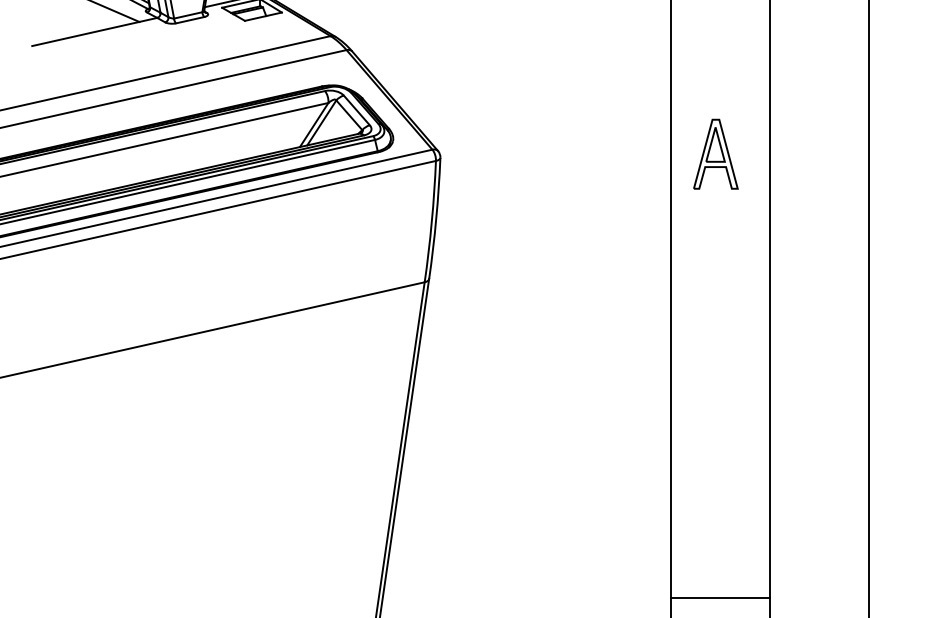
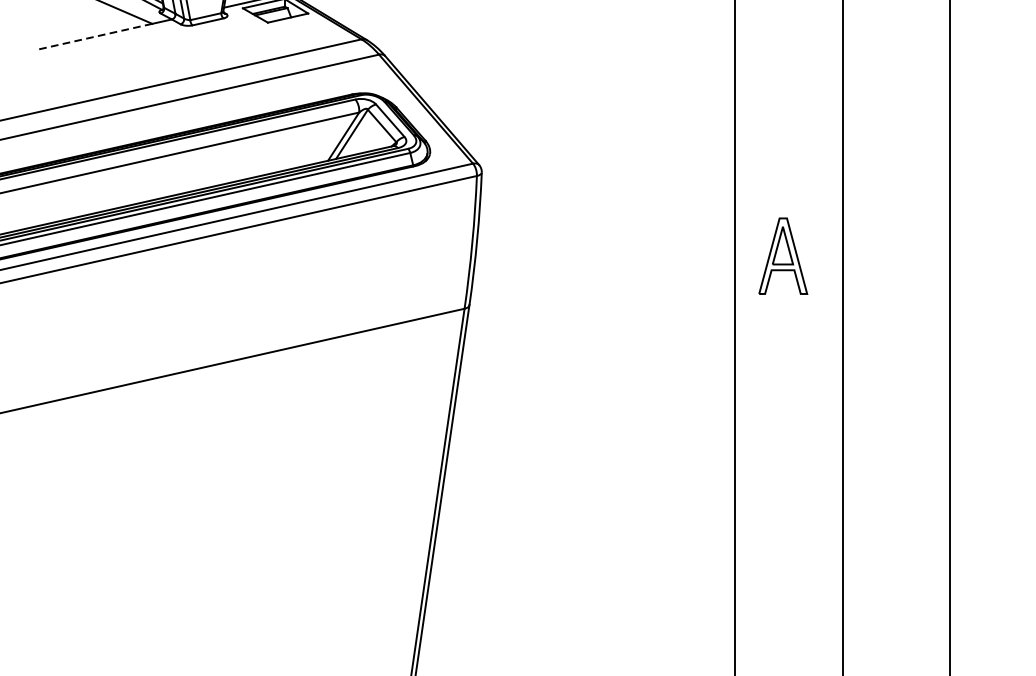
line: (85, 34) -> (93, 37), solid -> dashed
part: (715, 153) -> (782, 255), moved
line: (720, 598) -> (788, 654), removed

